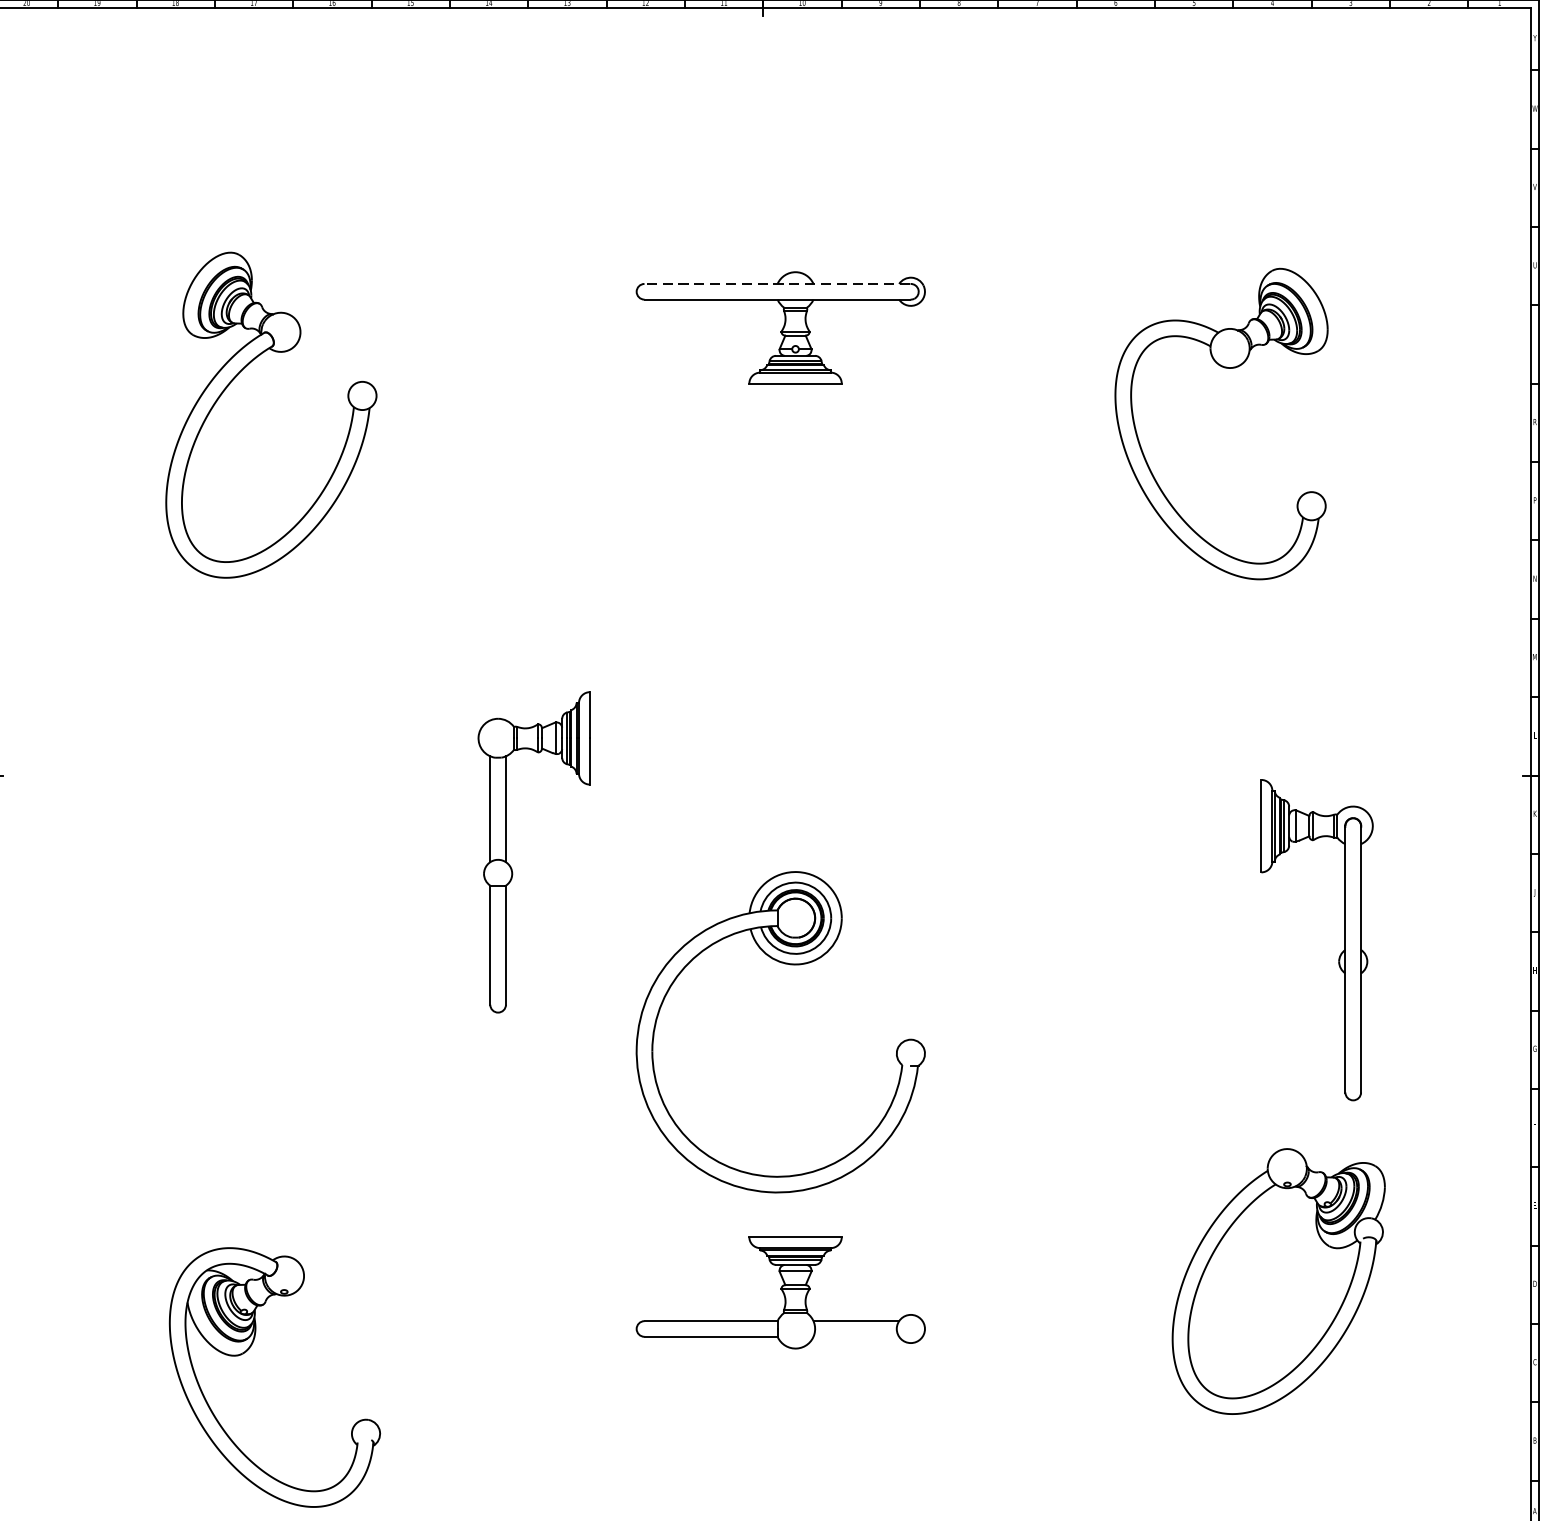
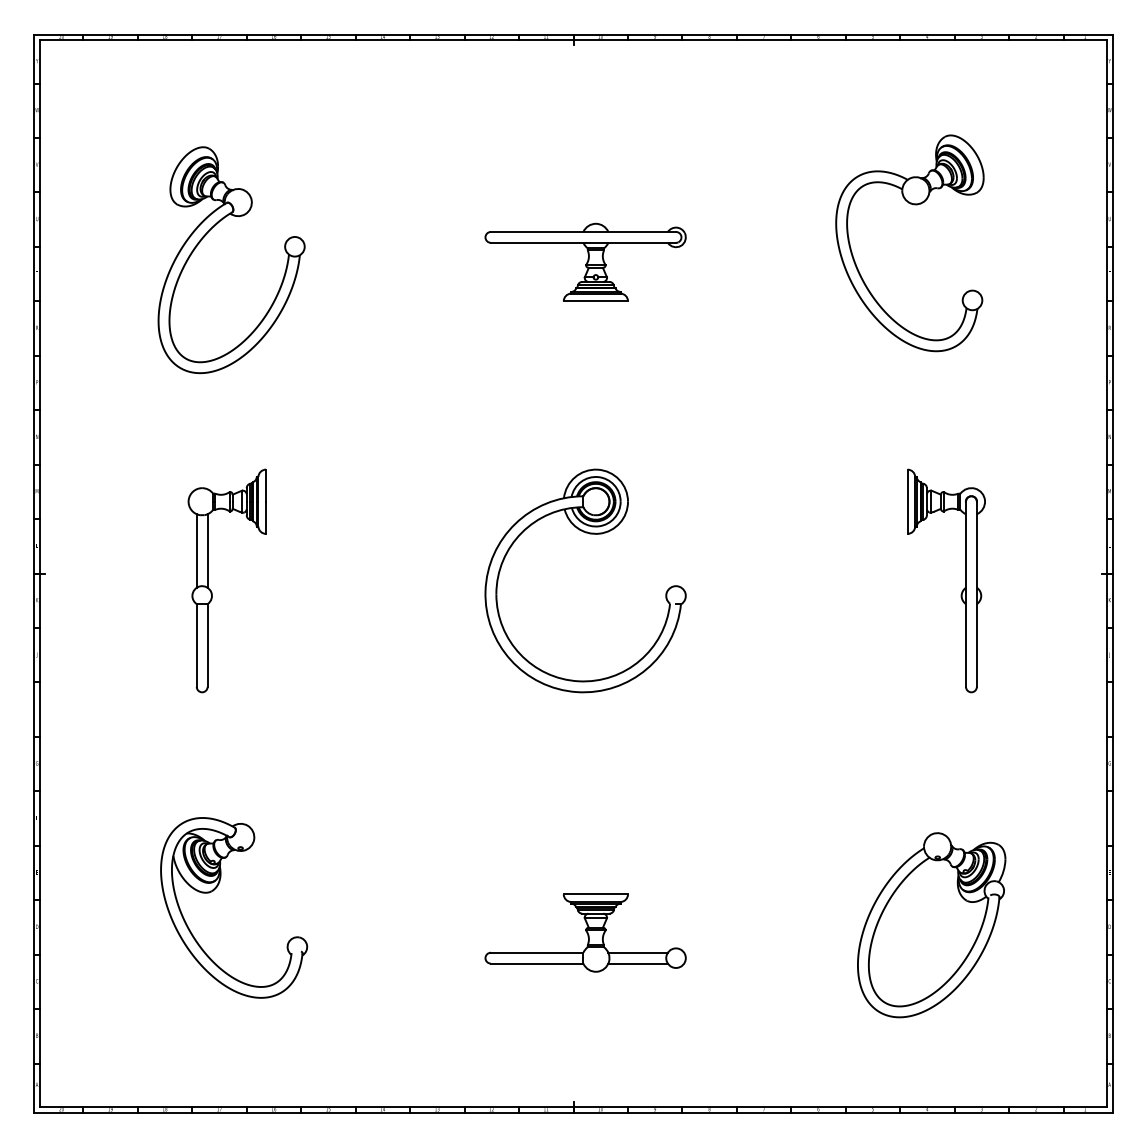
line: (776, 283) -> (582, 231), dashed -> solid
part: (1228, 369) -> (914, 205), moved
part: (235, 379) -> (206, 235), moved
part: (507, 851) -> (208, 580), moved
part: (1340, 952) -> (962, 589), moved
part: (786, 965) -> (589, 534), moved
line: (855, 1336) -> (637, 963), added
part: (249, 1349) -> (216, 888), moved

